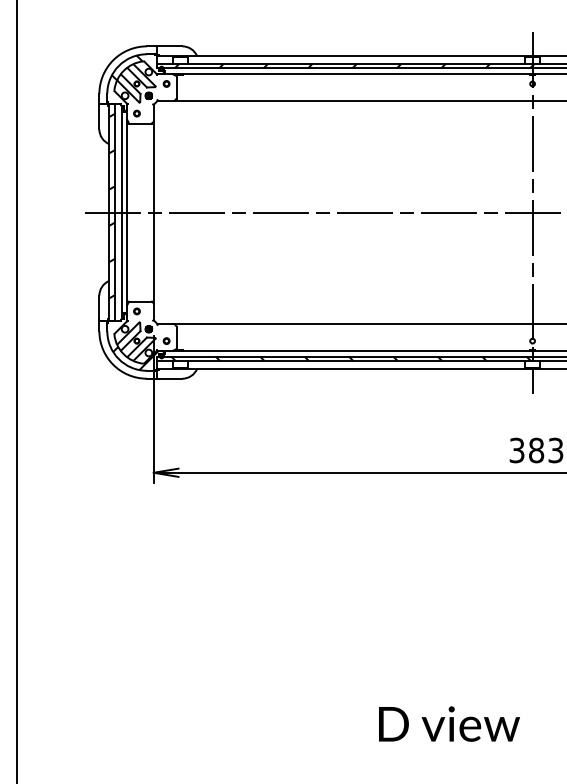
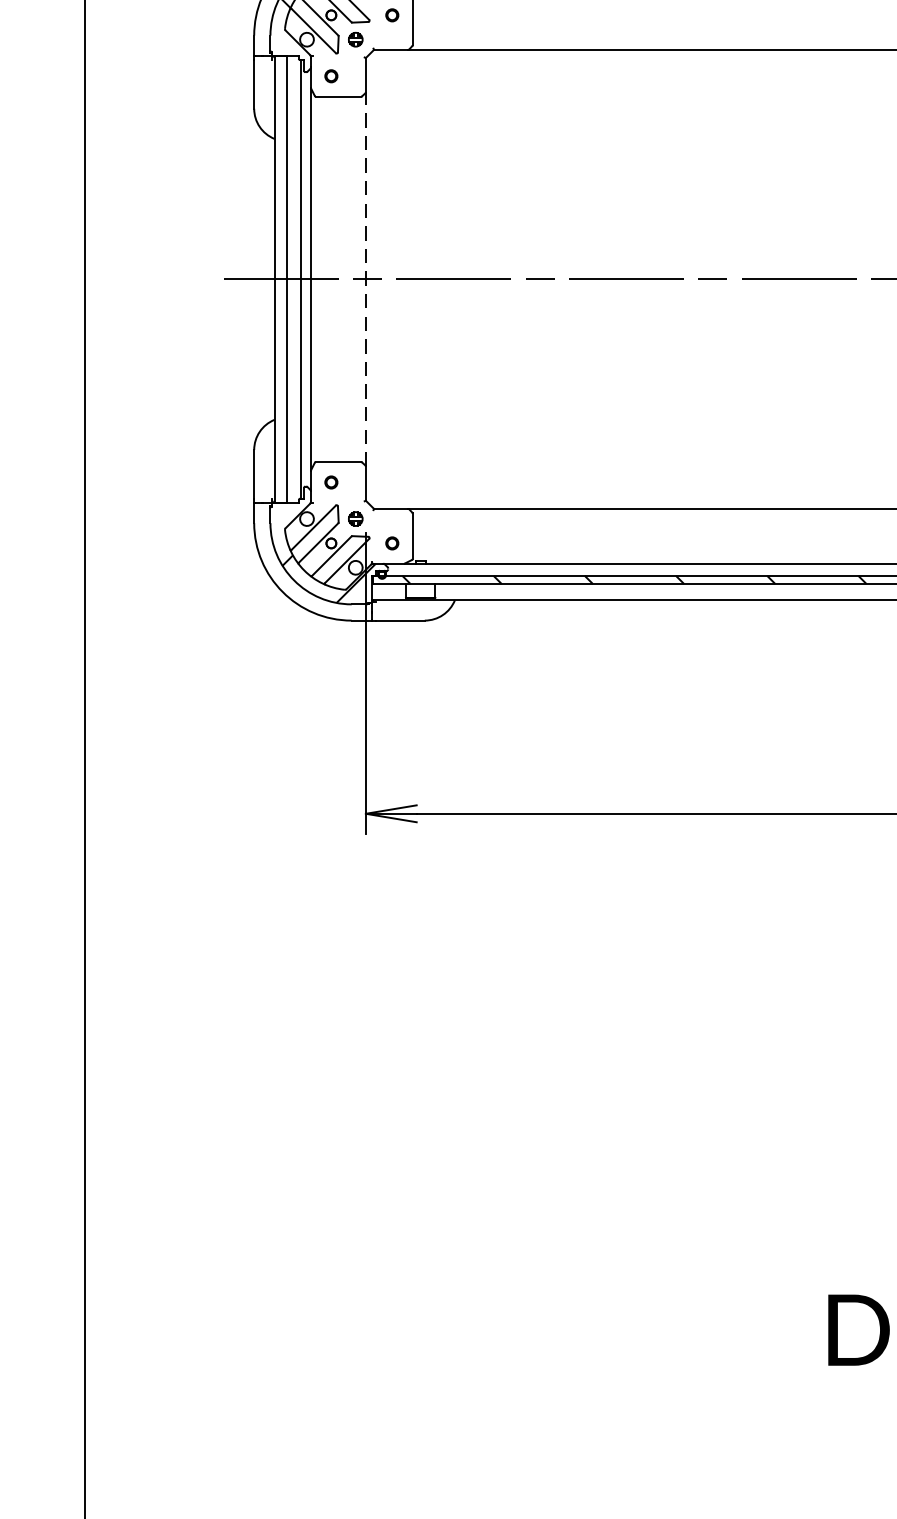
hatch: (112, 205) -> (281, 264), removed
line: (153, 212) -> (365, 279), solid -> dashed

